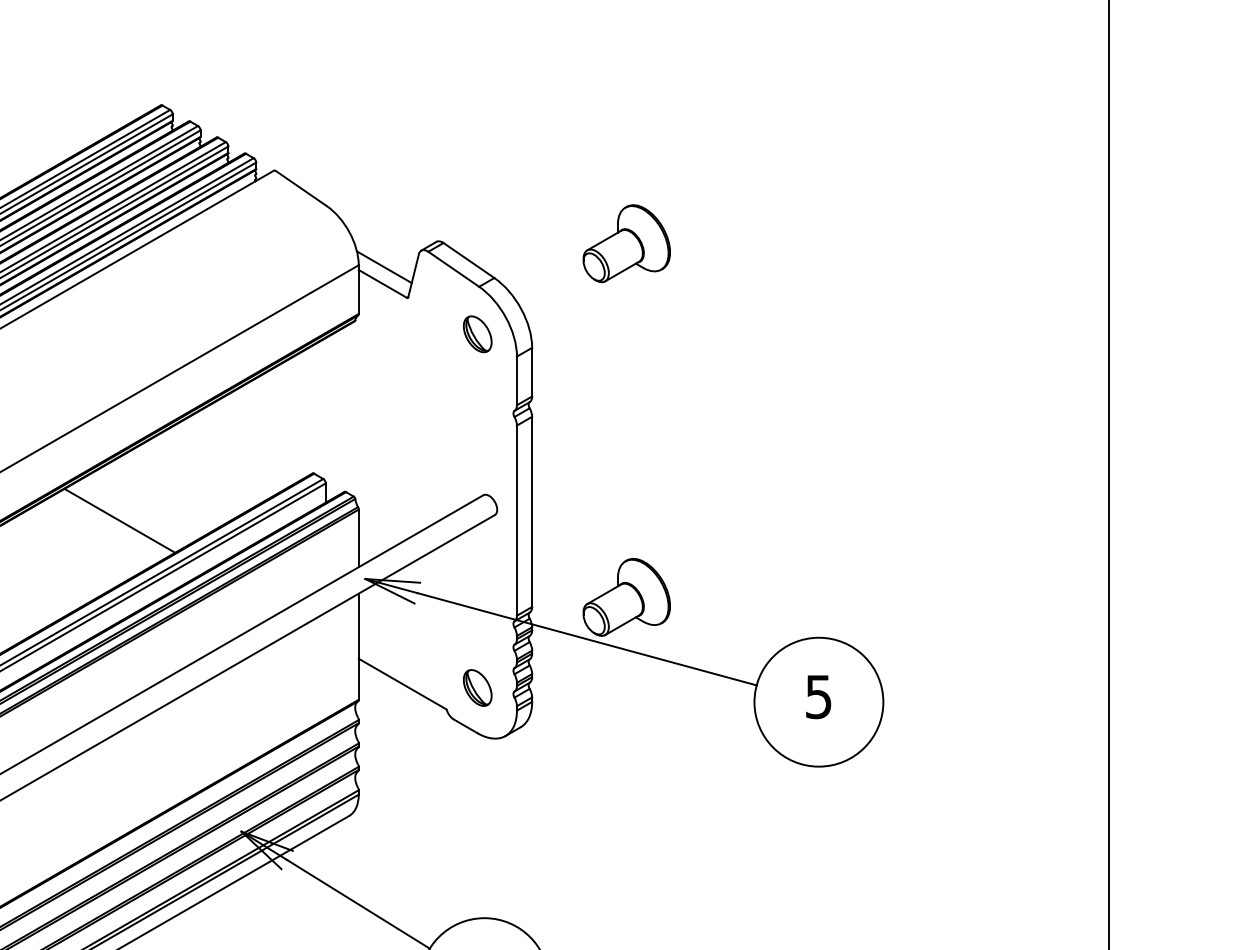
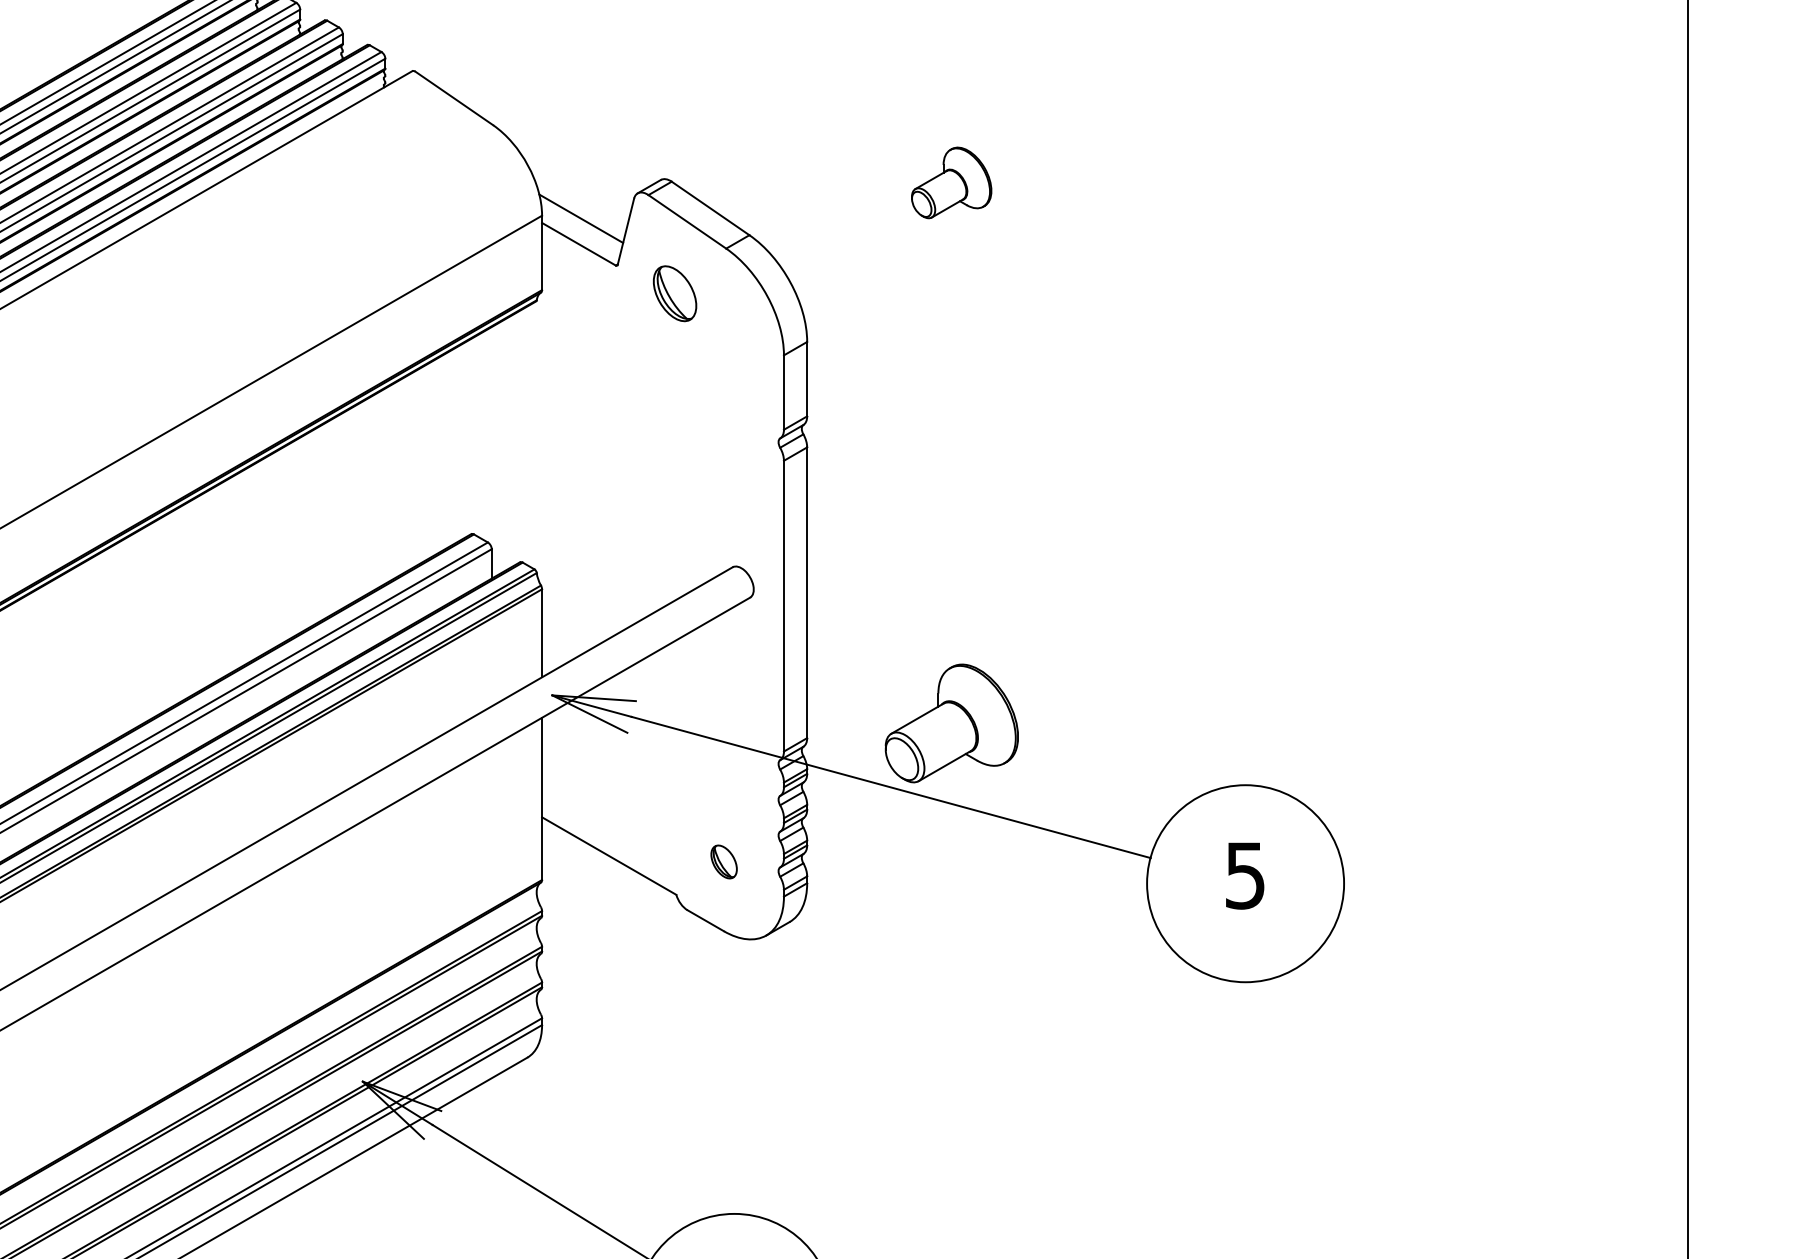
part: (626, 243) -> (951, 182), size x0.6
part: (477, 334) -> (674, 294), moved
line: (119, 520) -> (176, 605), removed
part: (477, 687) -> (723, 861), size x0.6

